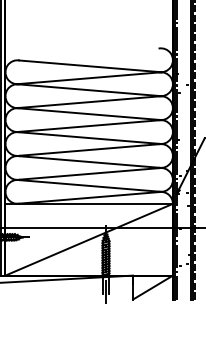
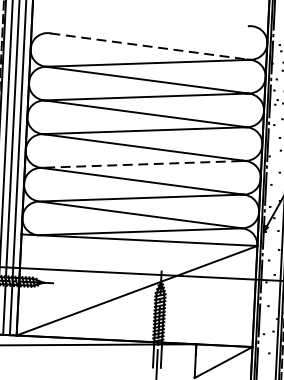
line: (90, 66) -> (150, 46), solid -> dashed
line: (91, 149) -> (146, 163), solid -> dashed

